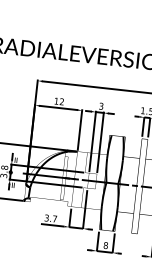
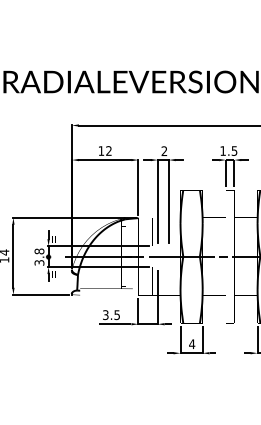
text: (101, 106) -> (164, 151), 3 -> 2
text: (54, 219) -> (116, 315), 3.7 -> 3.5
text: (106, 245) -> (192, 344), 8 -> 4

